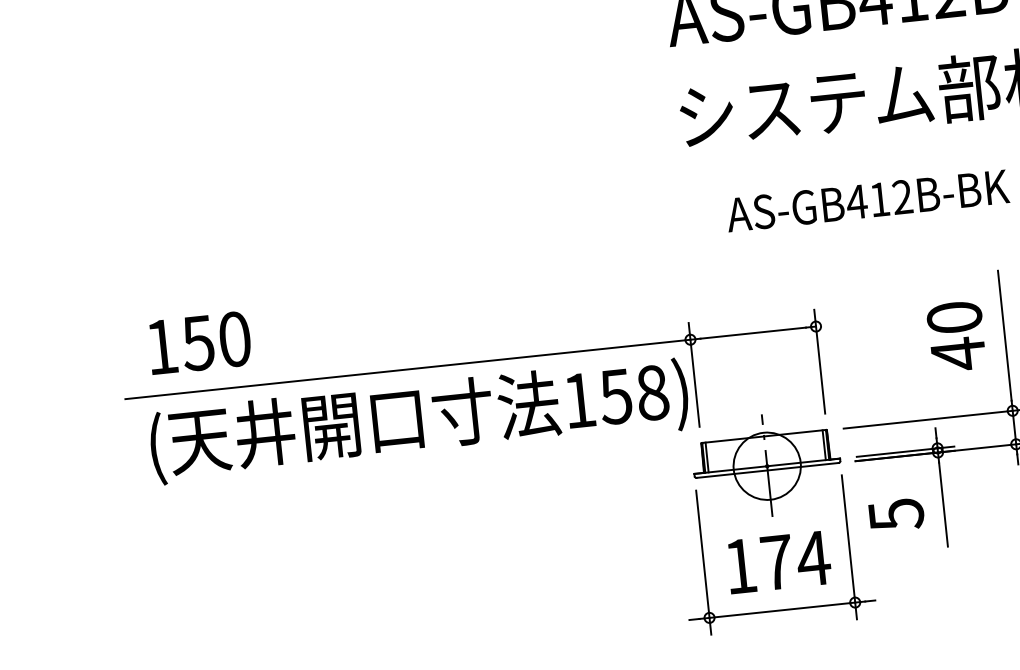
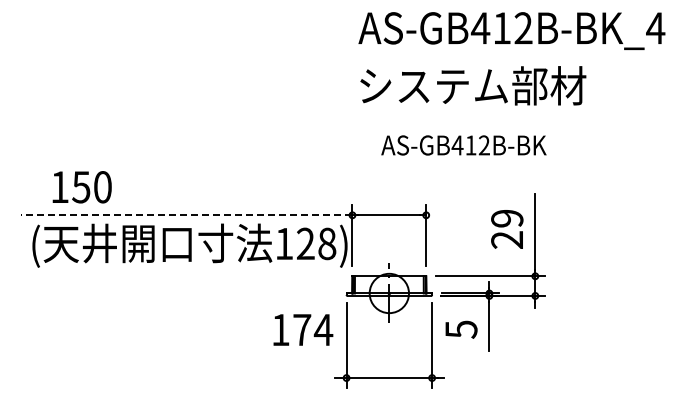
text: (956, 336) -> (507, 229), 40 -> 29
text: (198, 343) -> (81, 187), moved
line: (407, 369) -> (186, 215), solid -> dashed
text: (615, 396) -> (305, 243), 158) -> 128)
text: (779, 561) -> (303, 329), moved

